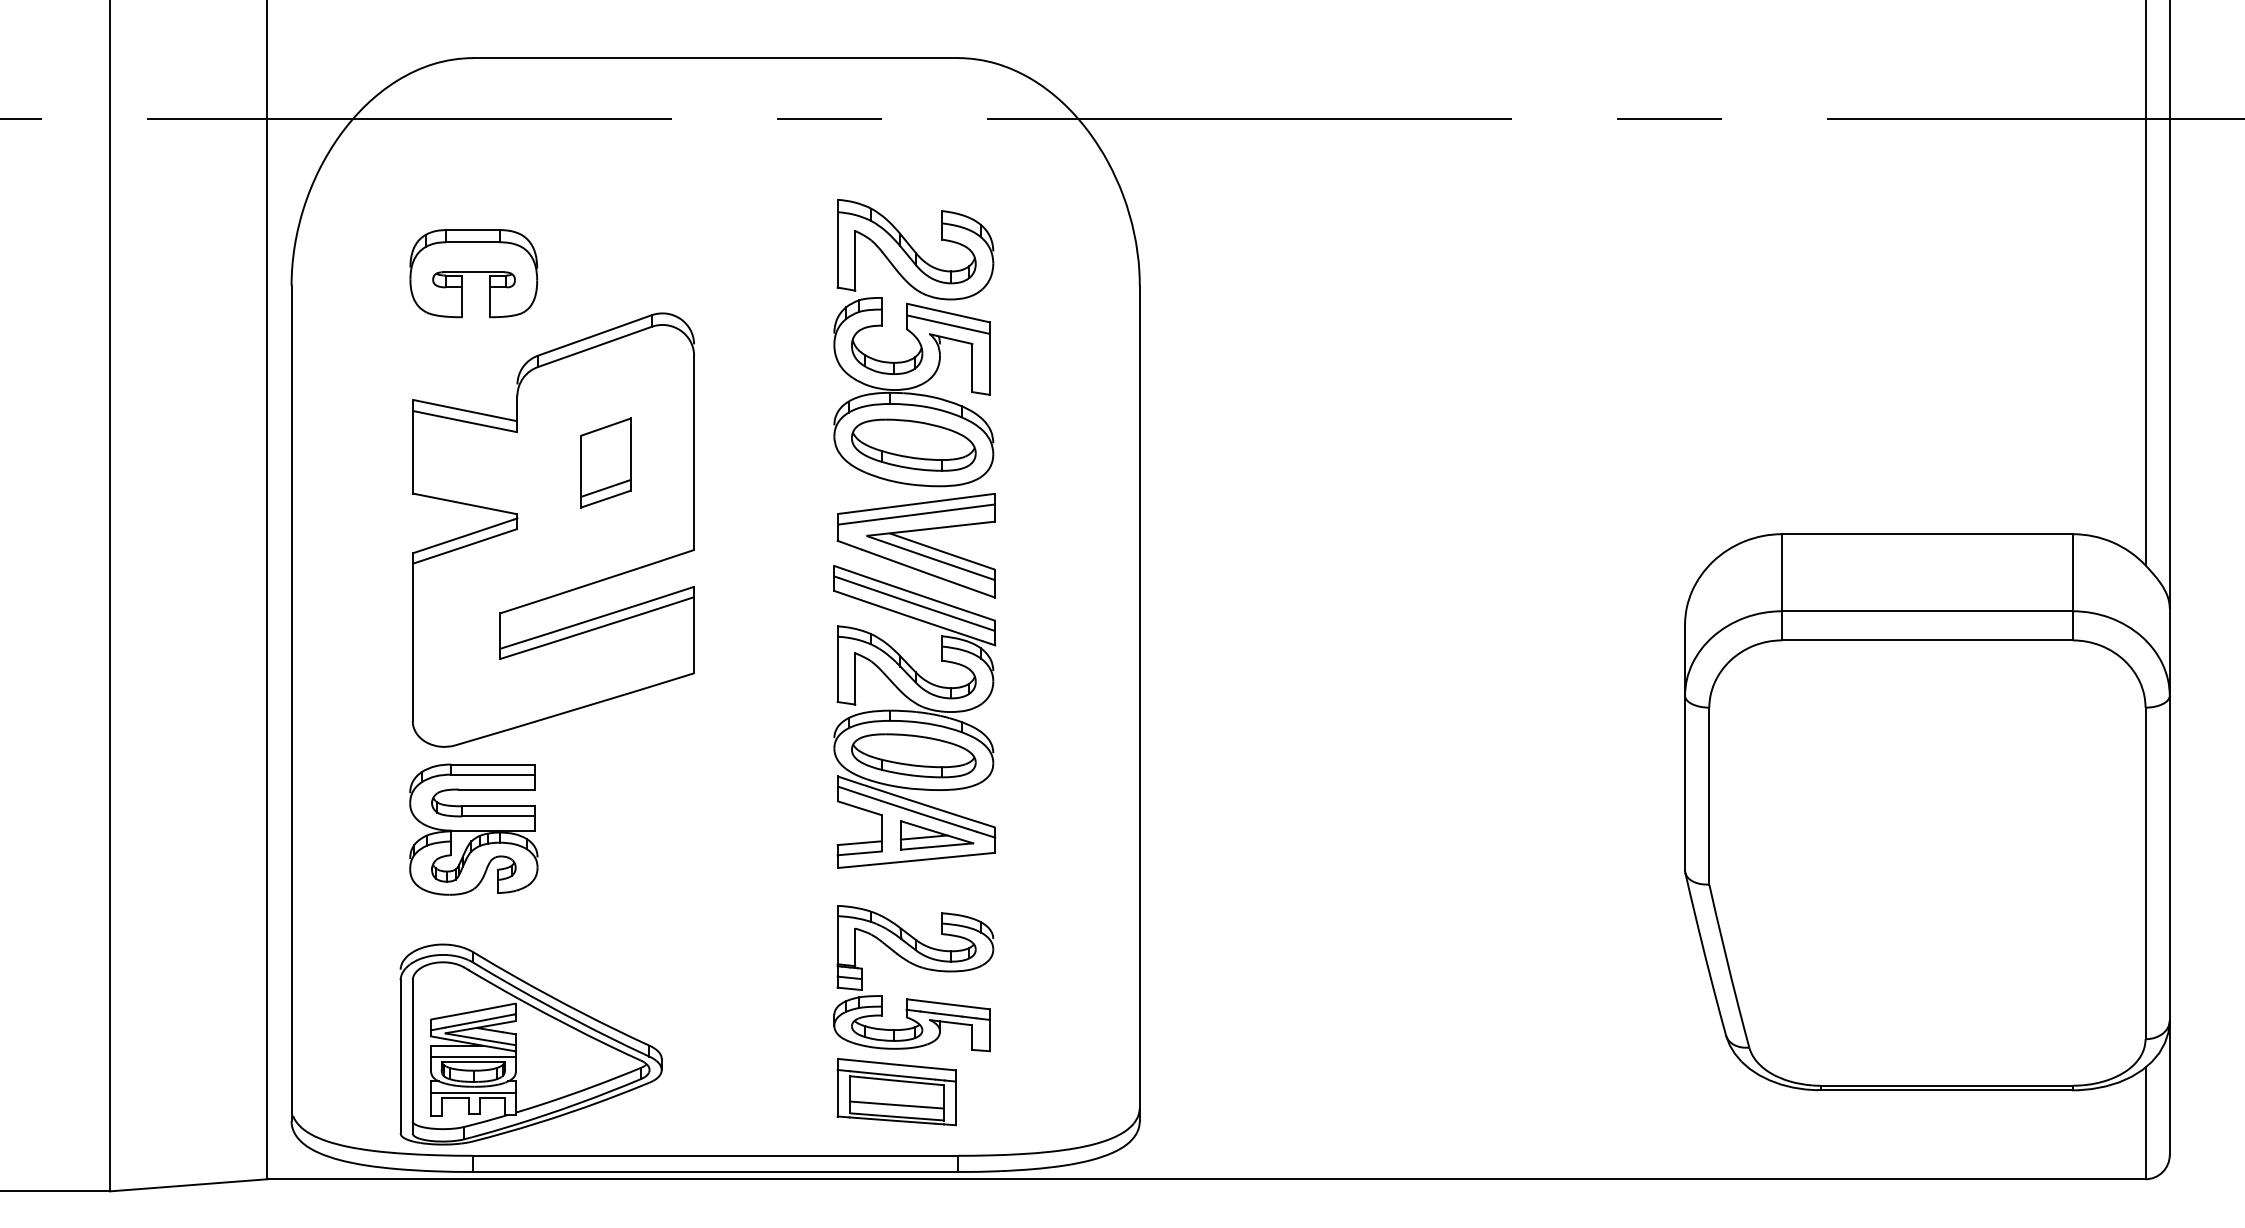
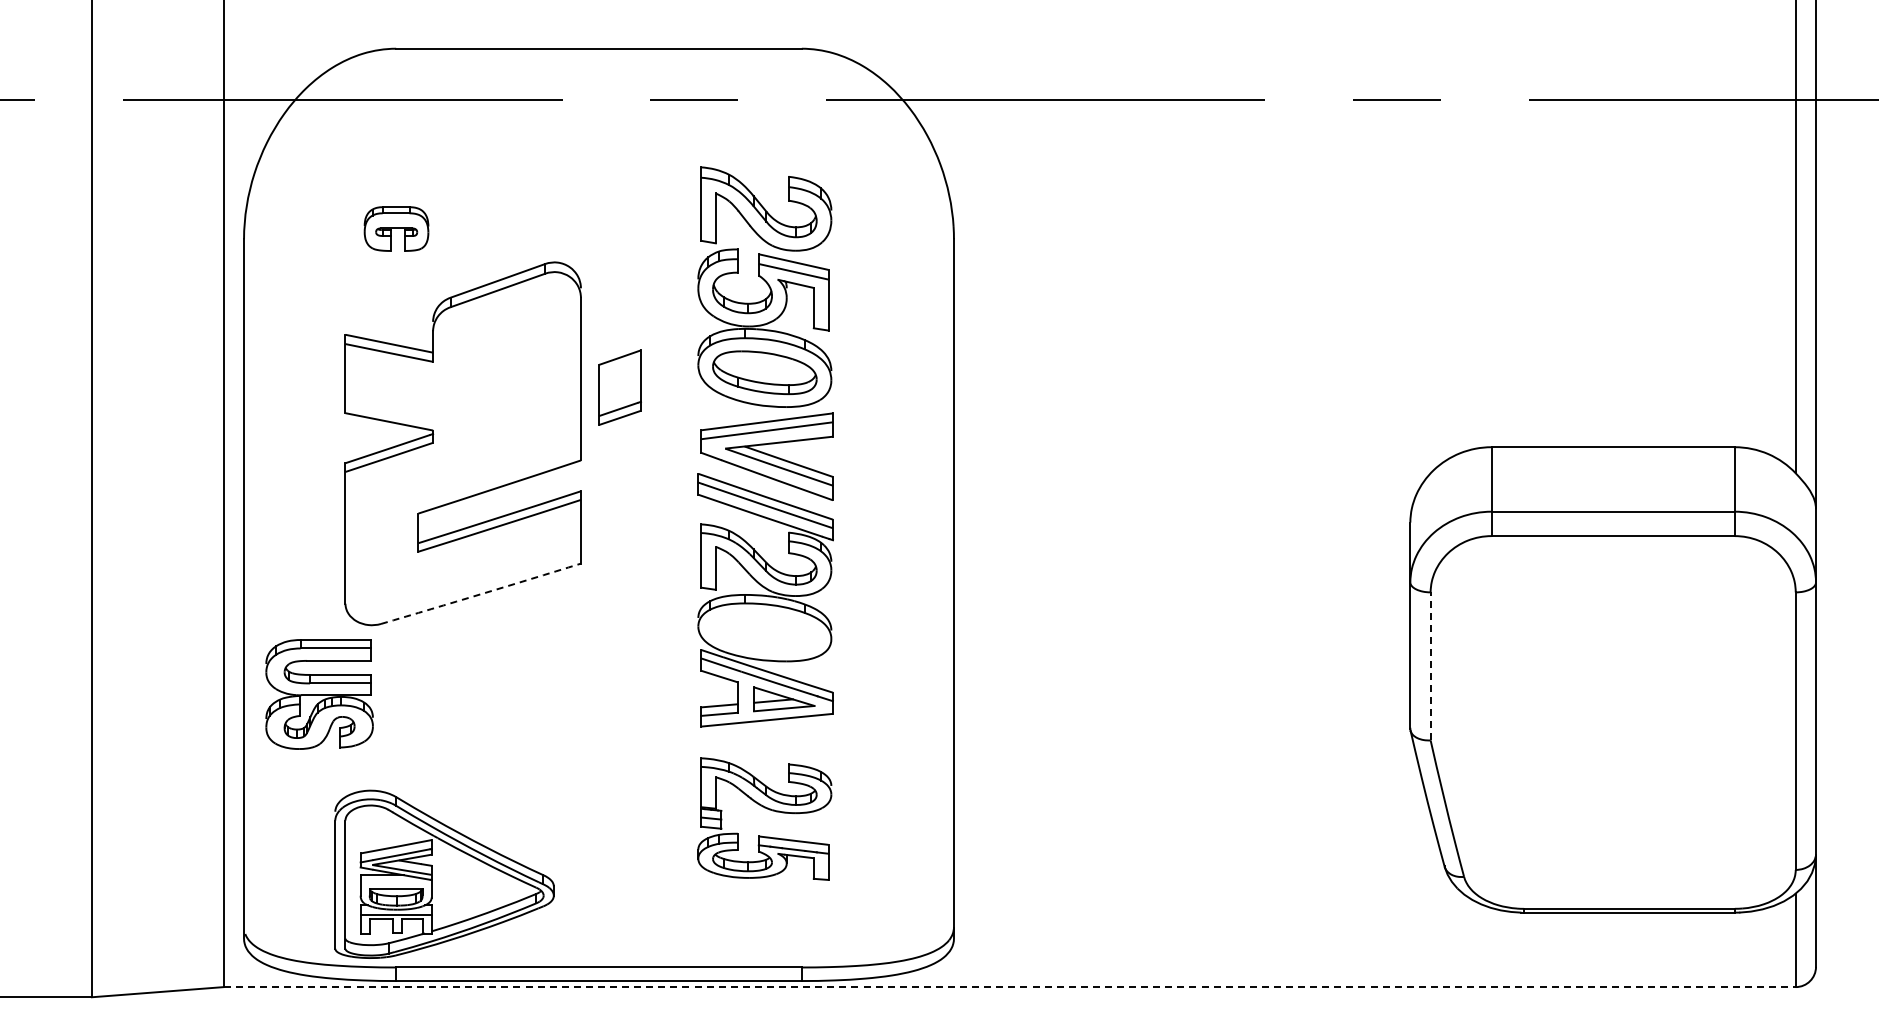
part: (473, 272) -> (396, 228), size x0.6
part: (605, 462) -> (619, 387), moved
arc: (575, 710) -> (481, 594), solid -> dashed
part: (913, 755) -> (764, 632), removed
line: (1709, 795) -> (1430, 665), solid -> dashed
part: (473, 829) -> (319, 694), moved
line: (472, 1056) -> (395, 884), removed
part: (896, 1091) -> (750, 913), removed
line: (1206, 1179) -> (1009, 987), solid -> dashed

